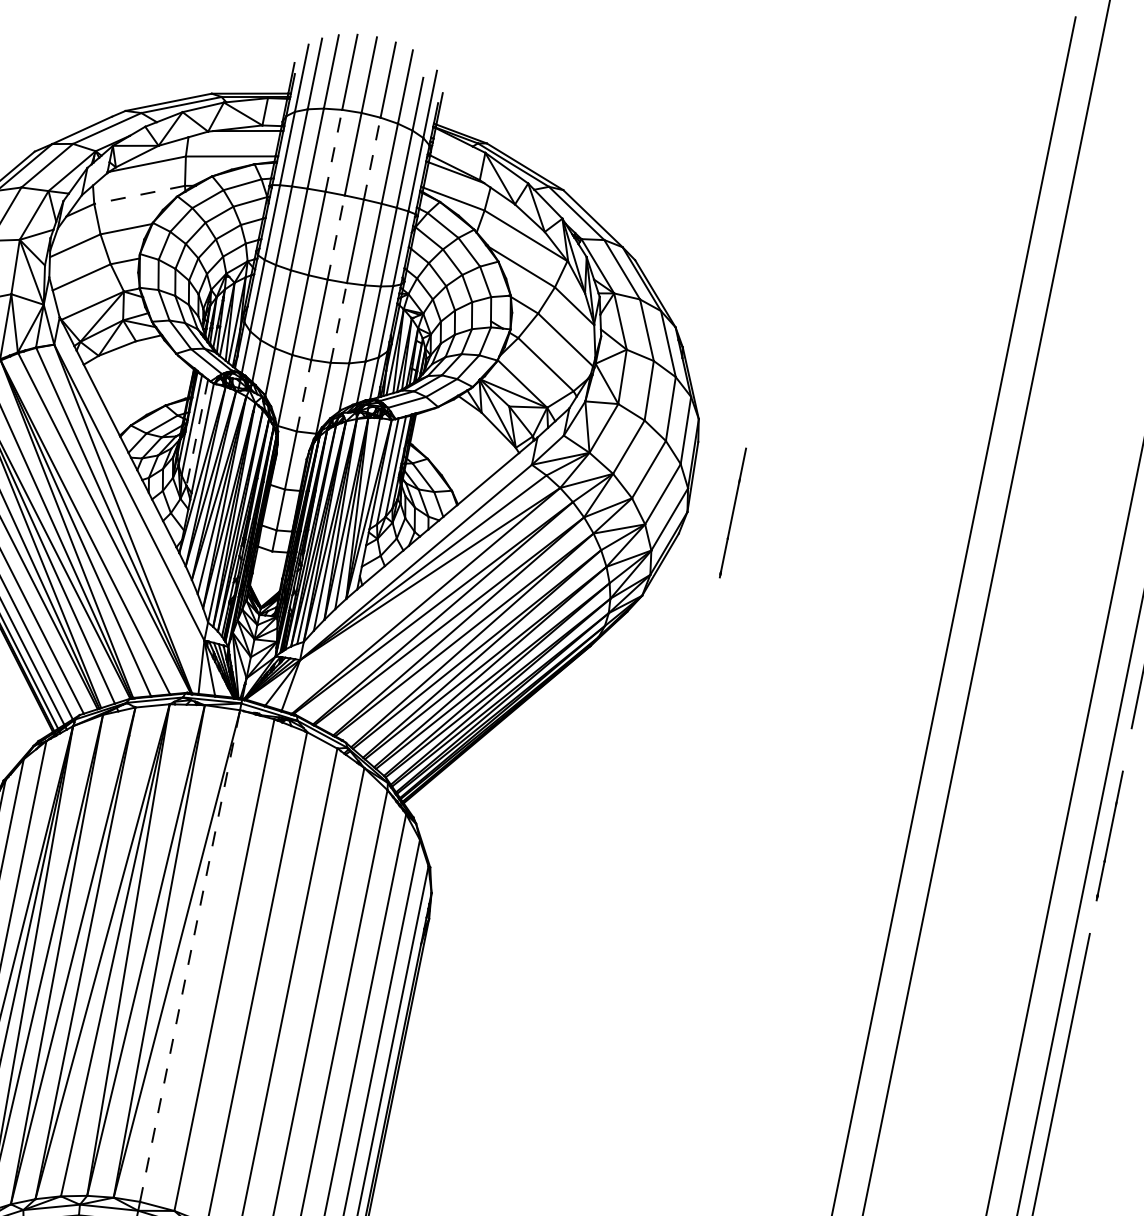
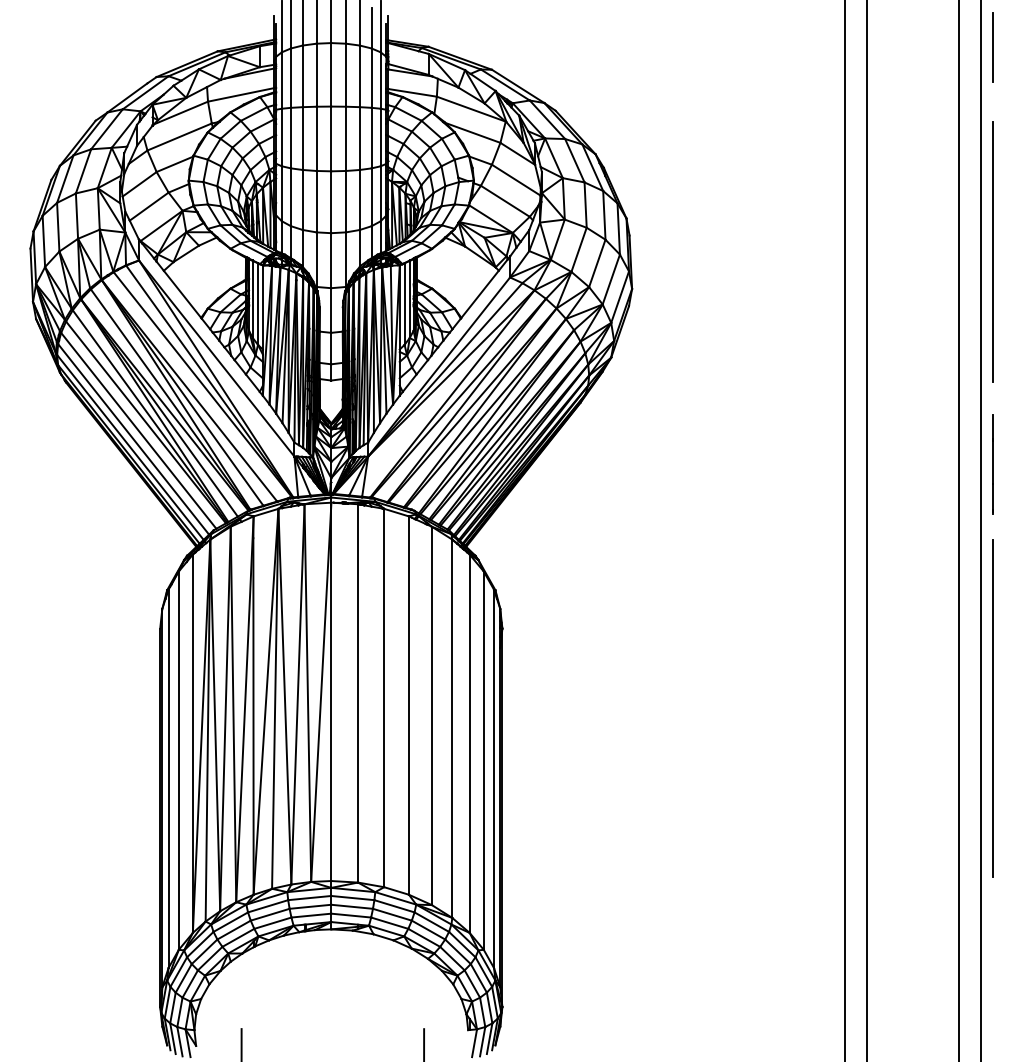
line: (333, 151) -> (316, 75), dashed -> solid
line: (372, 159) -> (346, 75), dashed -> solid
line: (139, 195) -> (179, 137), dashed -> solid
line: (336, 237) -> (331, 138), dashed -> solid
line: (339, 322) -> (346, 201), dashed -> solid
line: (304, 395) -> (331, 260), dashed -> solid
line: (197, 433) -> (258, 304), dashed -> solid
line: (732, 512) -> (665, 282), removed
line: (189, 958) -> (331, 693), dashed -> solid

